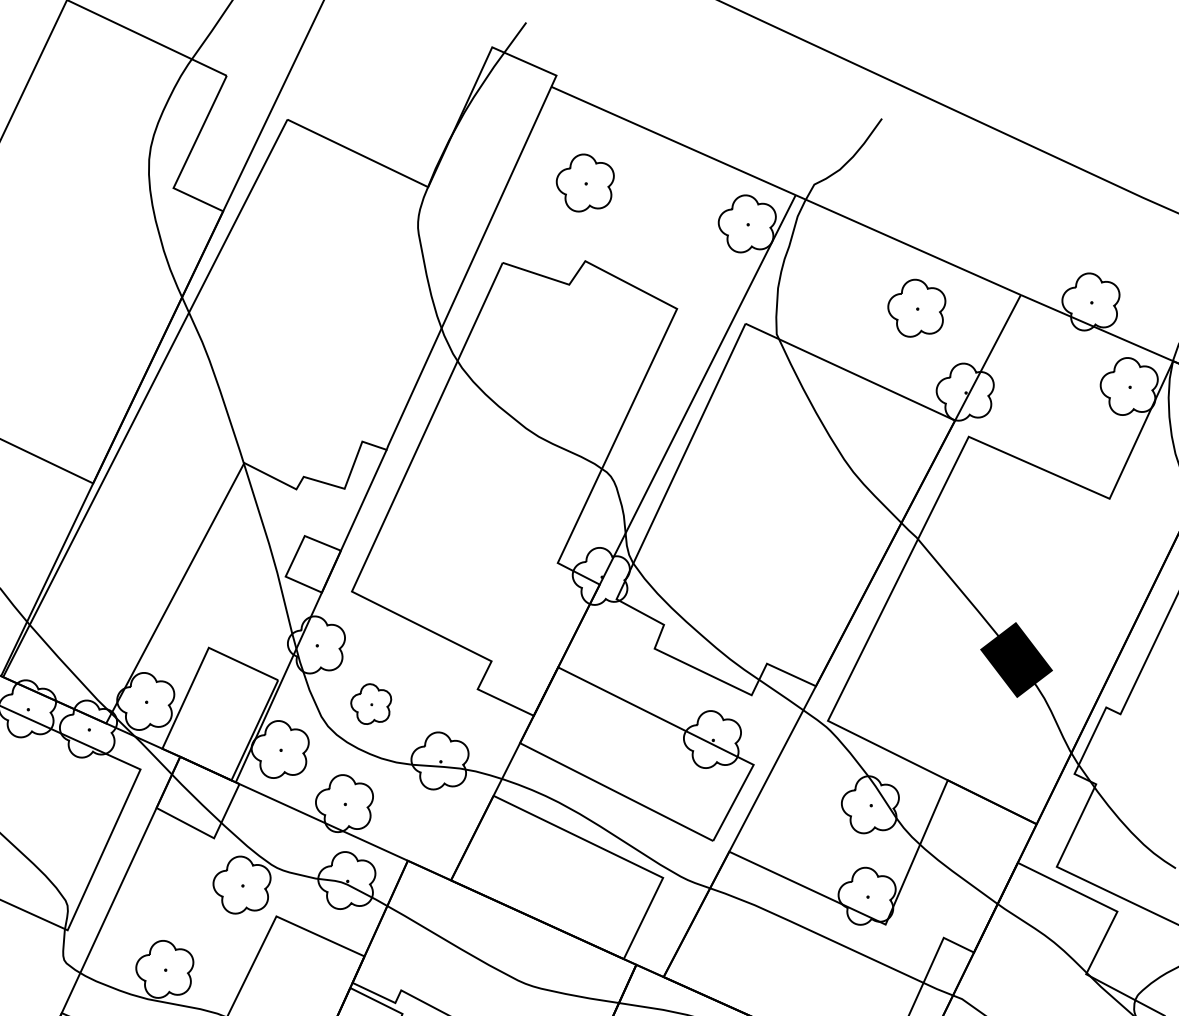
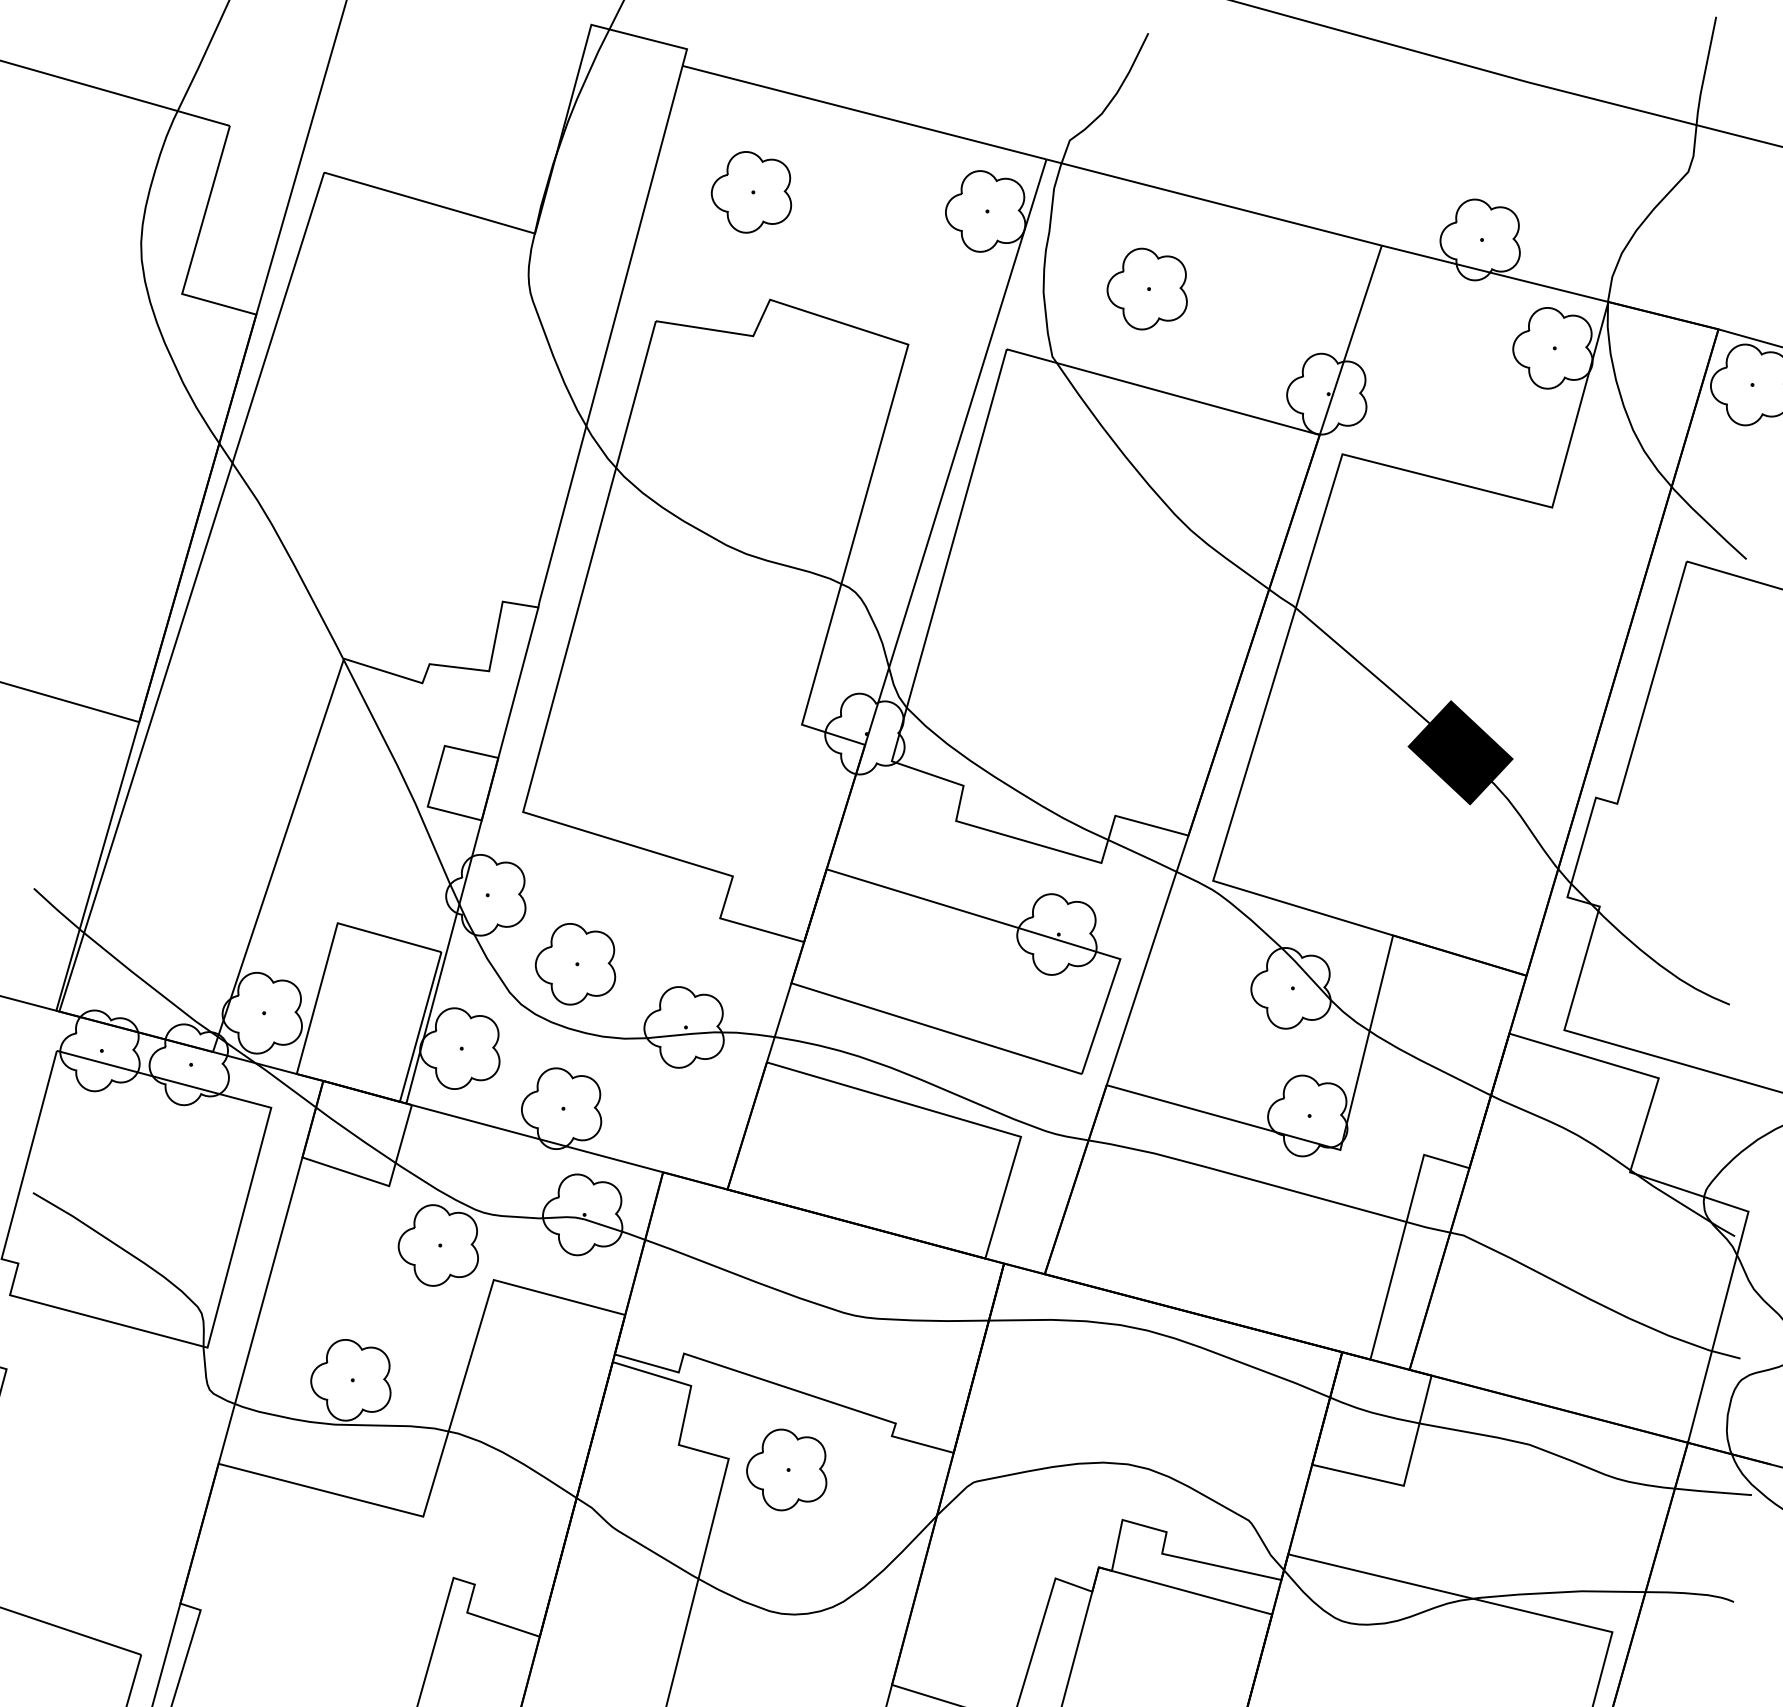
part: (915, 308) -> (1146, 288), moved
part: (370, 704) -> (575, 964), size x1.43

